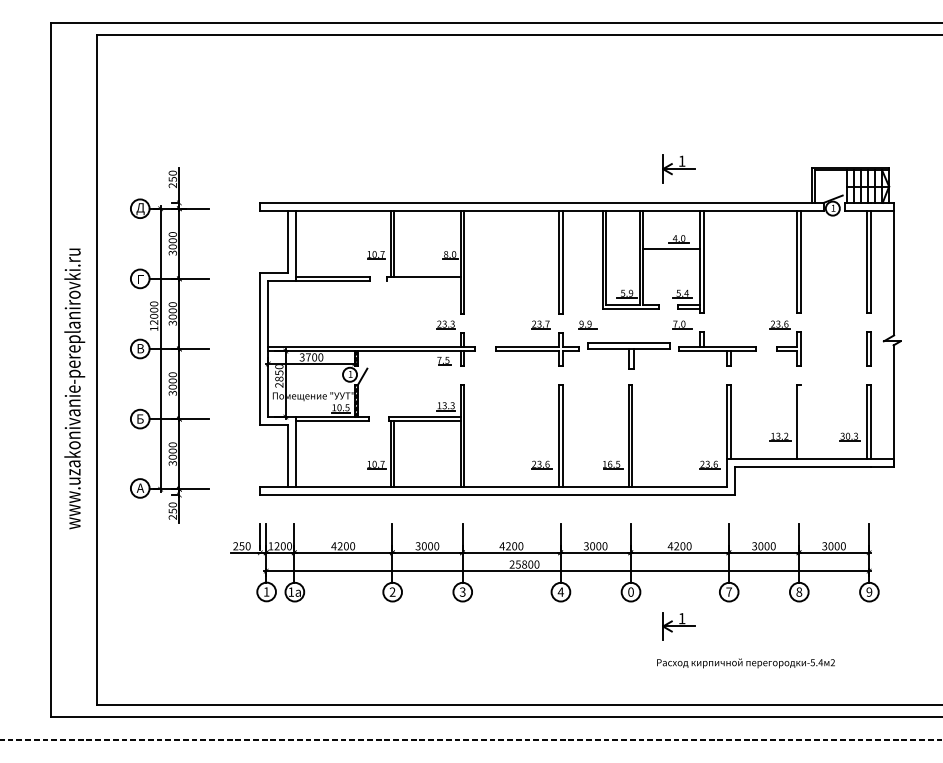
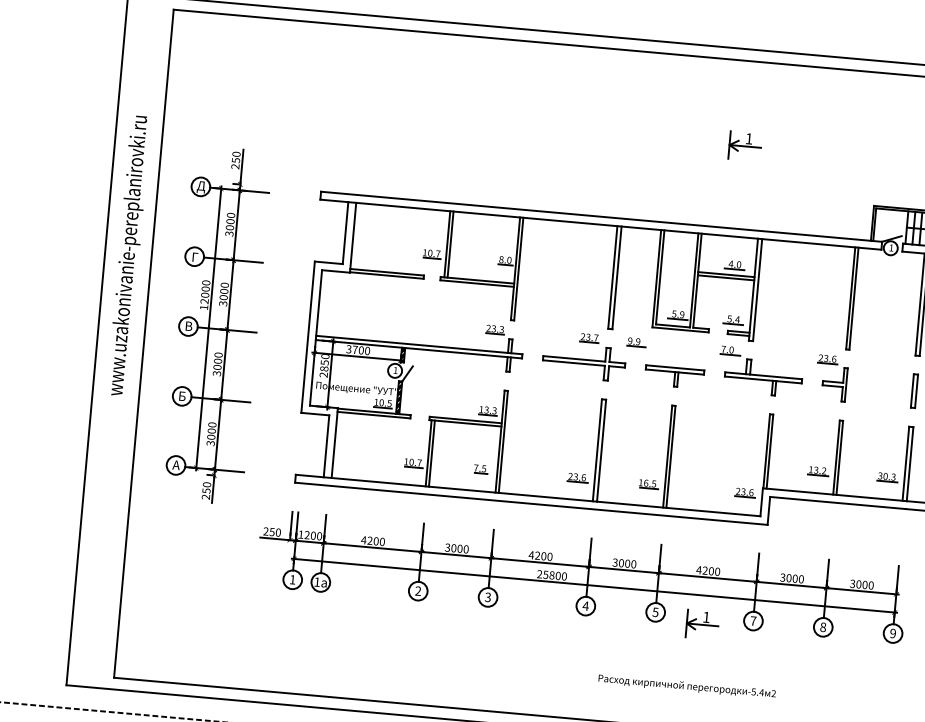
part: (678, 168) -> (744, 145), moved
line: (671, 252) -> (726, 277), added
line: (423, 280) -> (476, 283), added
part: (628, 356) -> (674, 377), size x0.71
part: (444, 361) -> (481, 469), moved
text: (74, 388) -> (128, 255), moved
line: (800, 421) -> (839, 457), added
text: (630, 591) -> (655, 611), 0 -> 5
part: (678, 626) -> (702, 624), moved
text: (745, 663) -> (686, 686), moved

